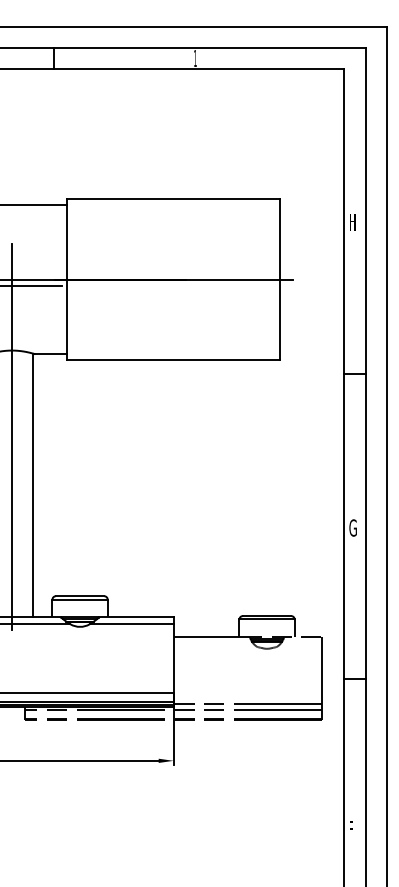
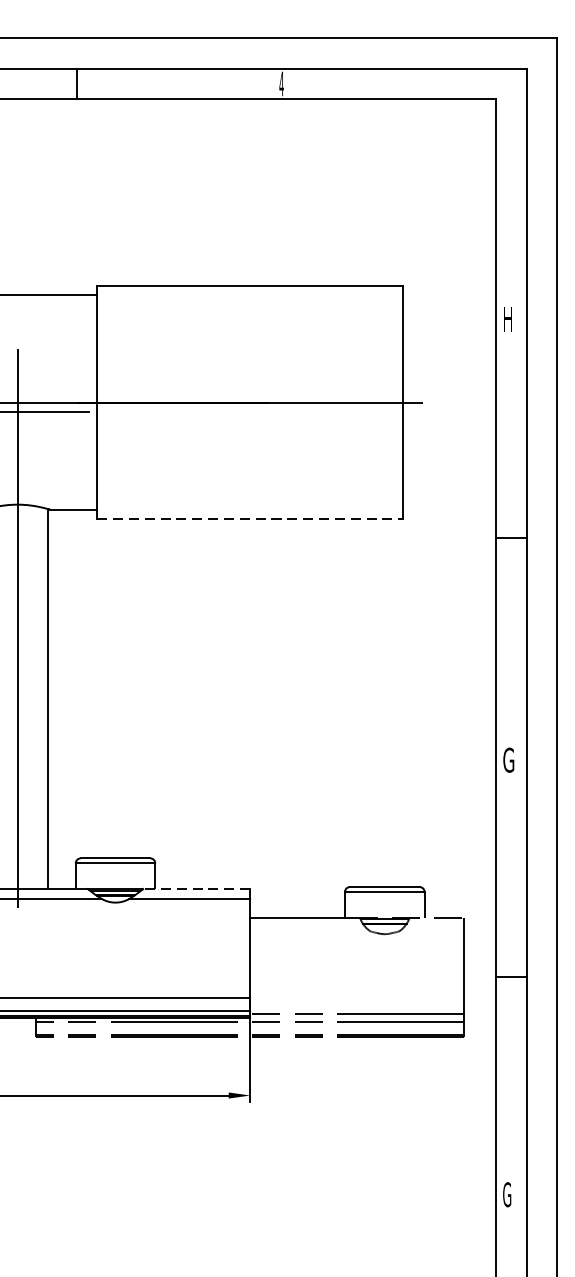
text: (194, 58) -> (280, 84), 1 -> 4
line: (174, 360) -> (251, 518), solid -> dashed
line: (135, 617) -> (195, 889), solid -> dashed
text: (351, 829) -> (506, 1194), F -> G

